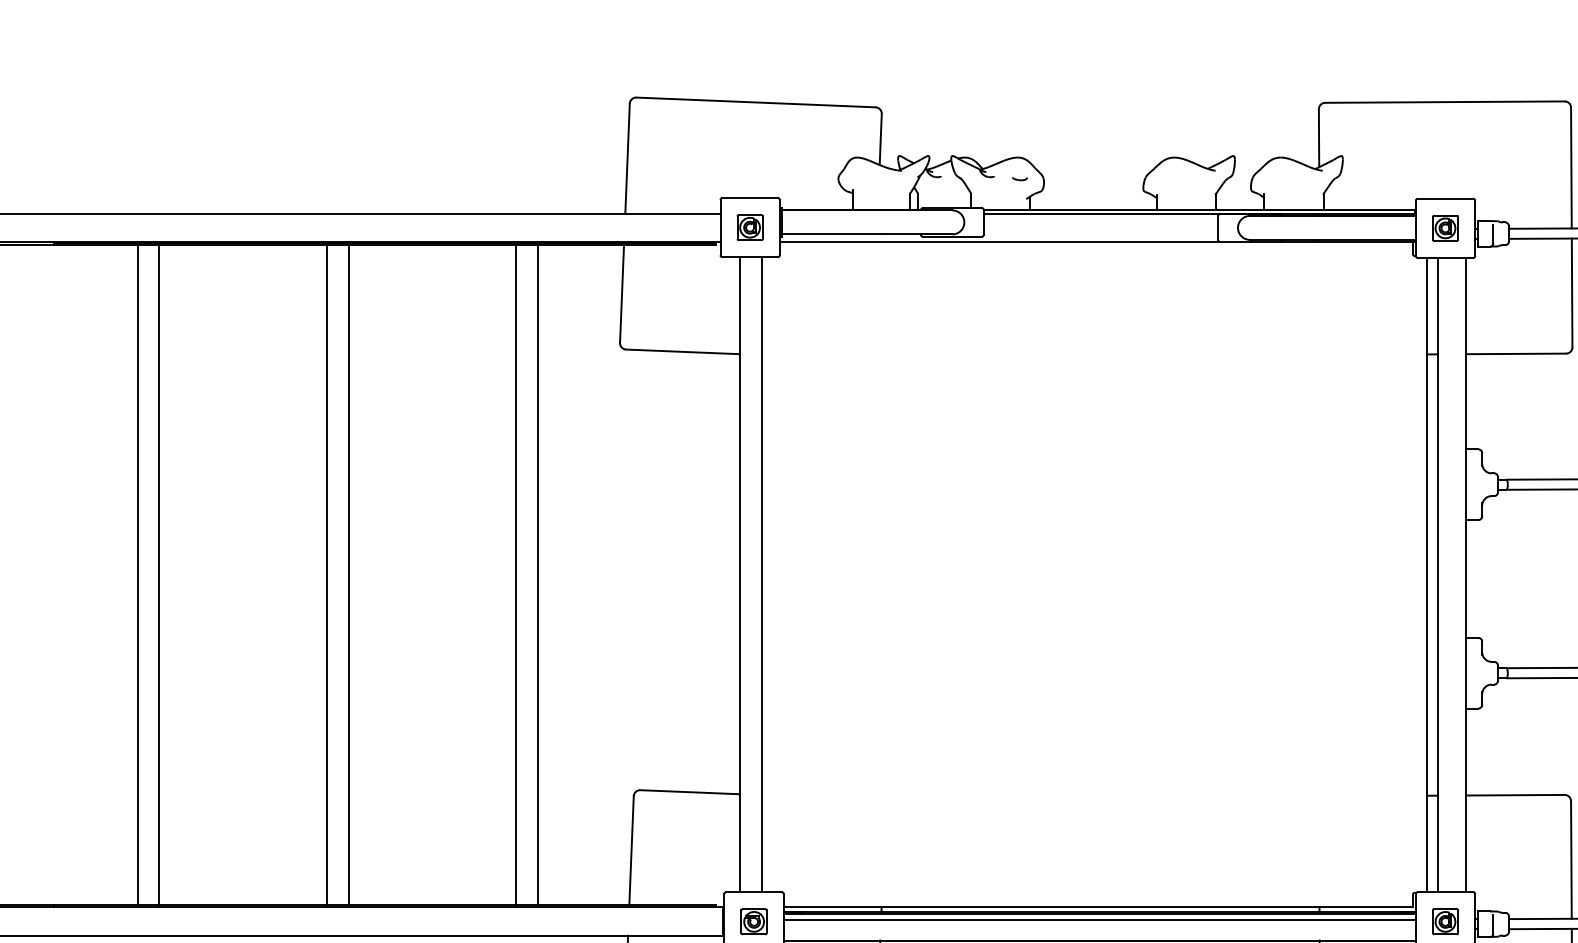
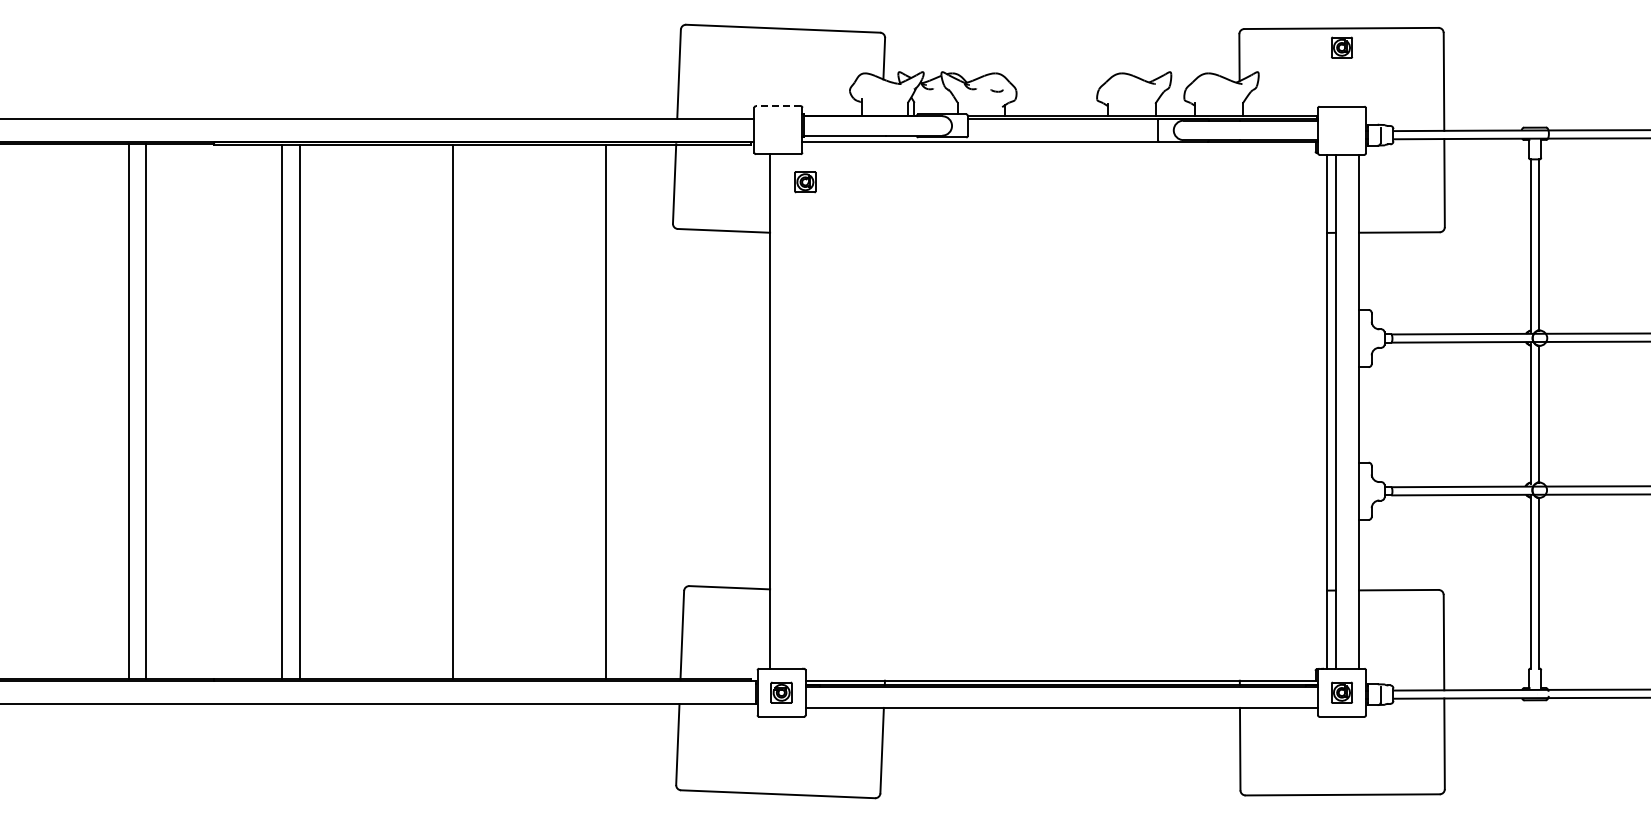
line: (749, 198) -> (777, 106), solid -> dashed
part: (750, 228) -> (805, 182), moved
part: (1444, 228) -> (1341, 47), moved
line: (327, 574) -> (435, 411), removed
line: (517, 574) -> (589, 411), removed
line: (761, 574) -> (787, 411), removed
line: (1099, 920) -> (1061, 691), removed

